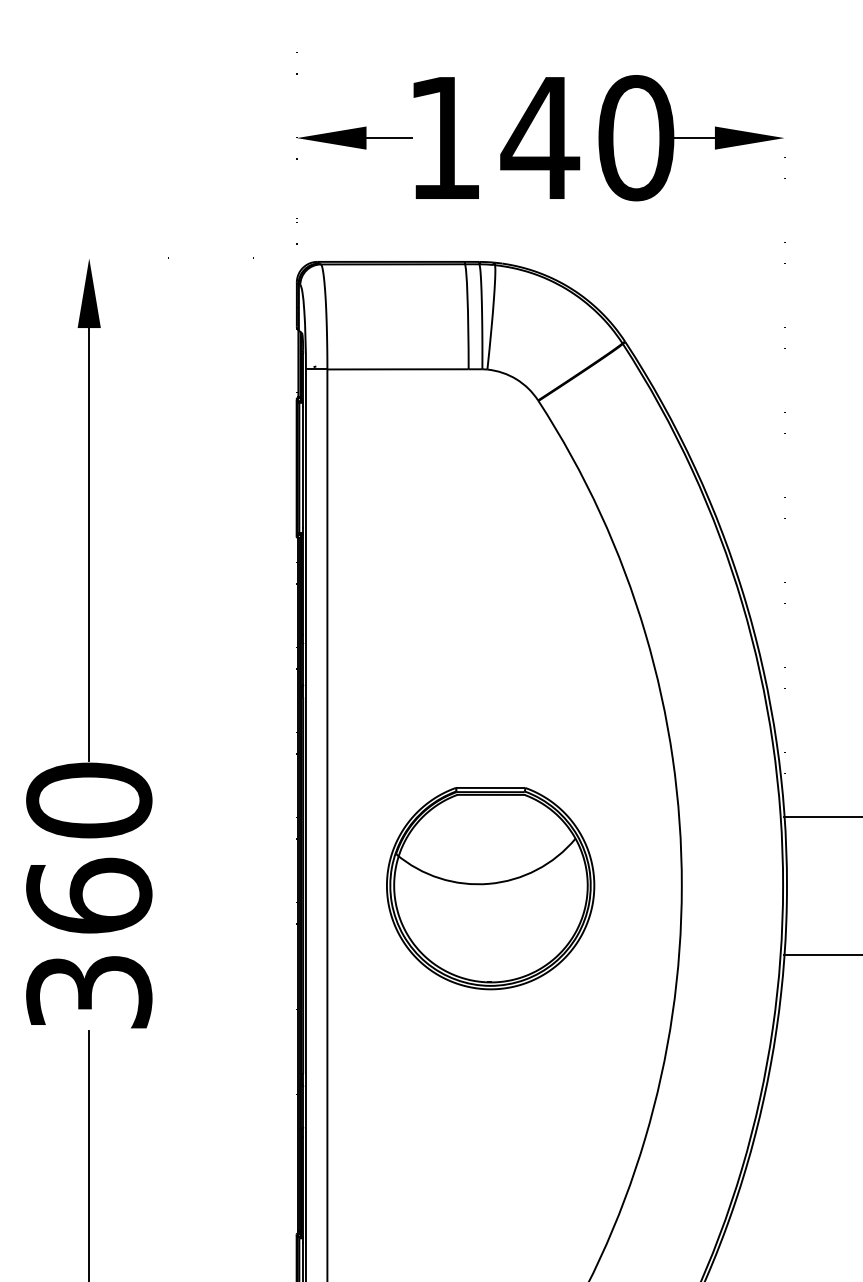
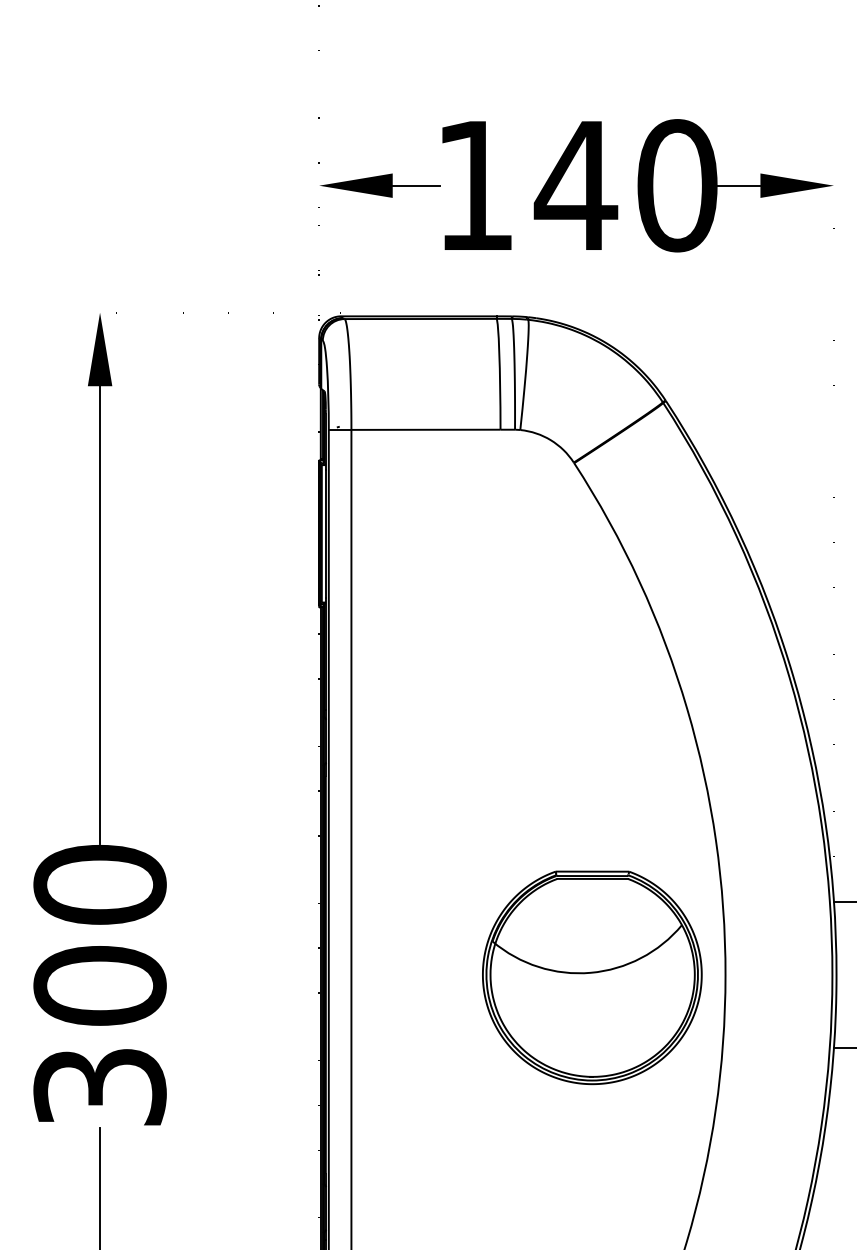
part: (490, 888) -> (592, 977), moved
text: (89, 895) -> (100, 985), 360 -> 300

